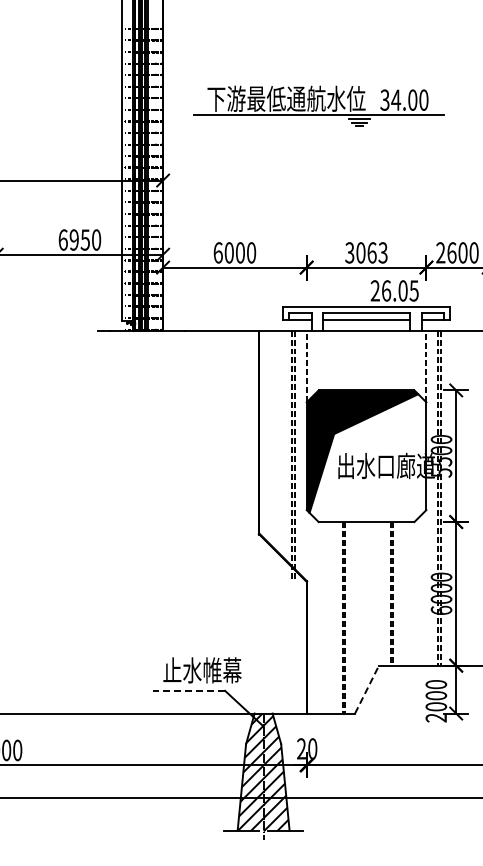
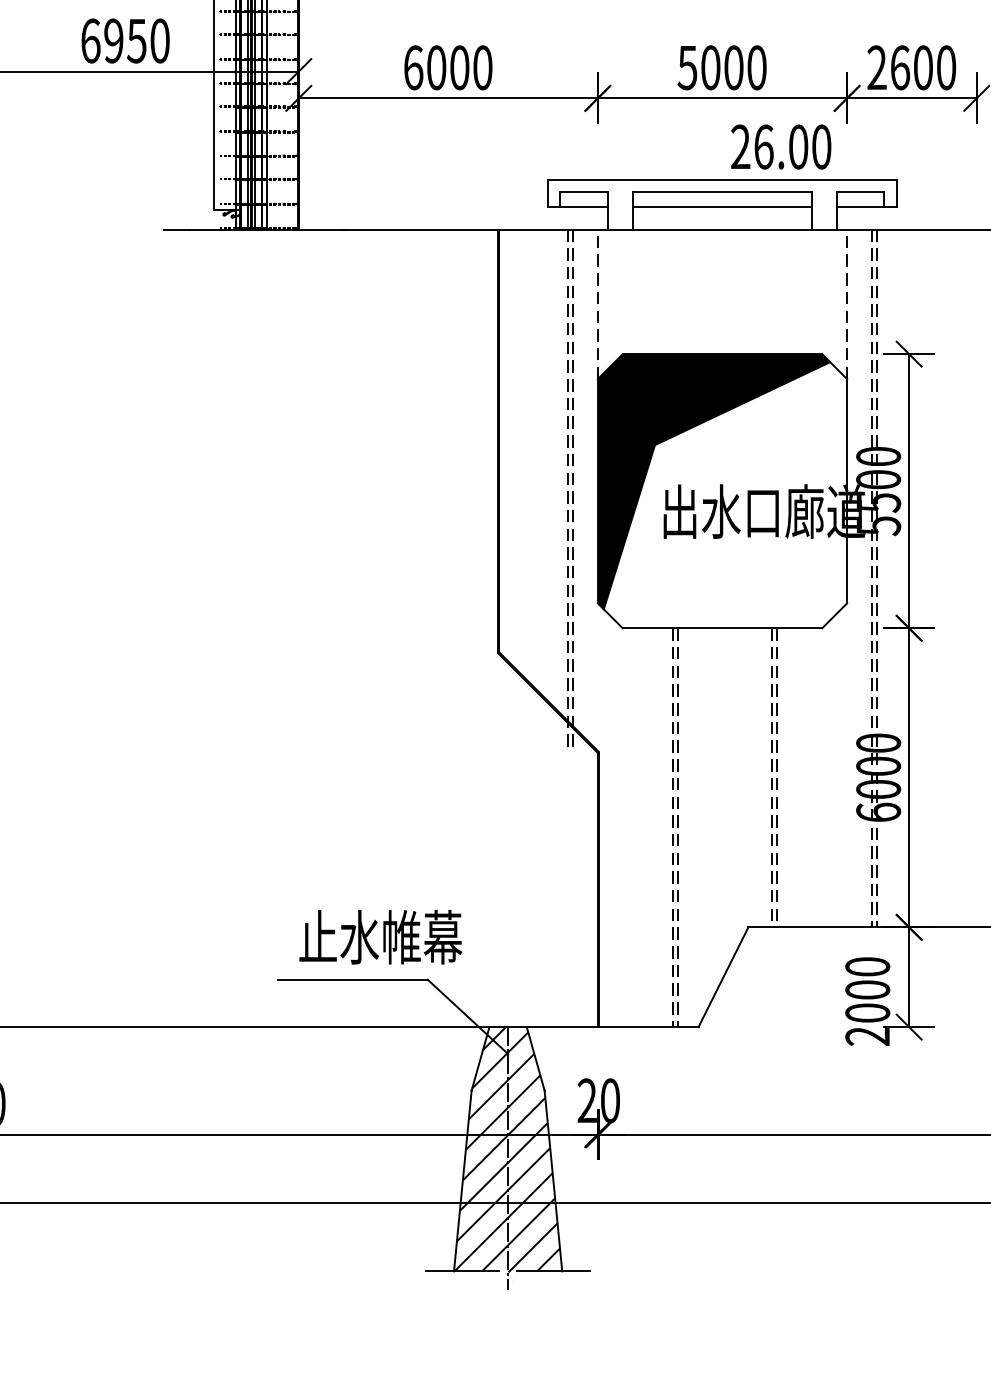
text: (366, 252) -> (722, 66), 3063 -> 5000
text: (413, 290) -> (820, 146), 26.05 -> 26.00
line: (367, 689) -> (724, 977), dashed -> solid
line: (188, 690) -> (351, 979), dashed -> solid

